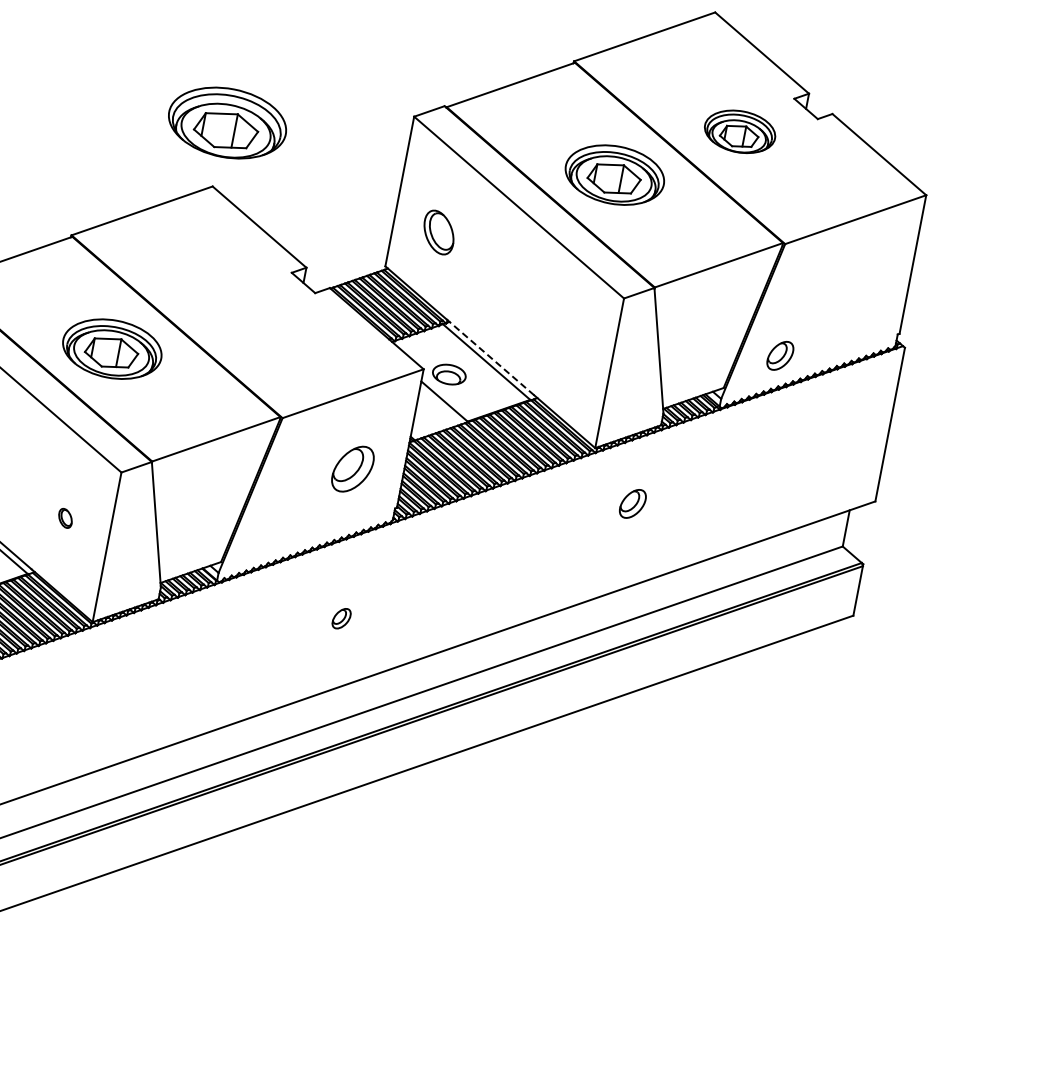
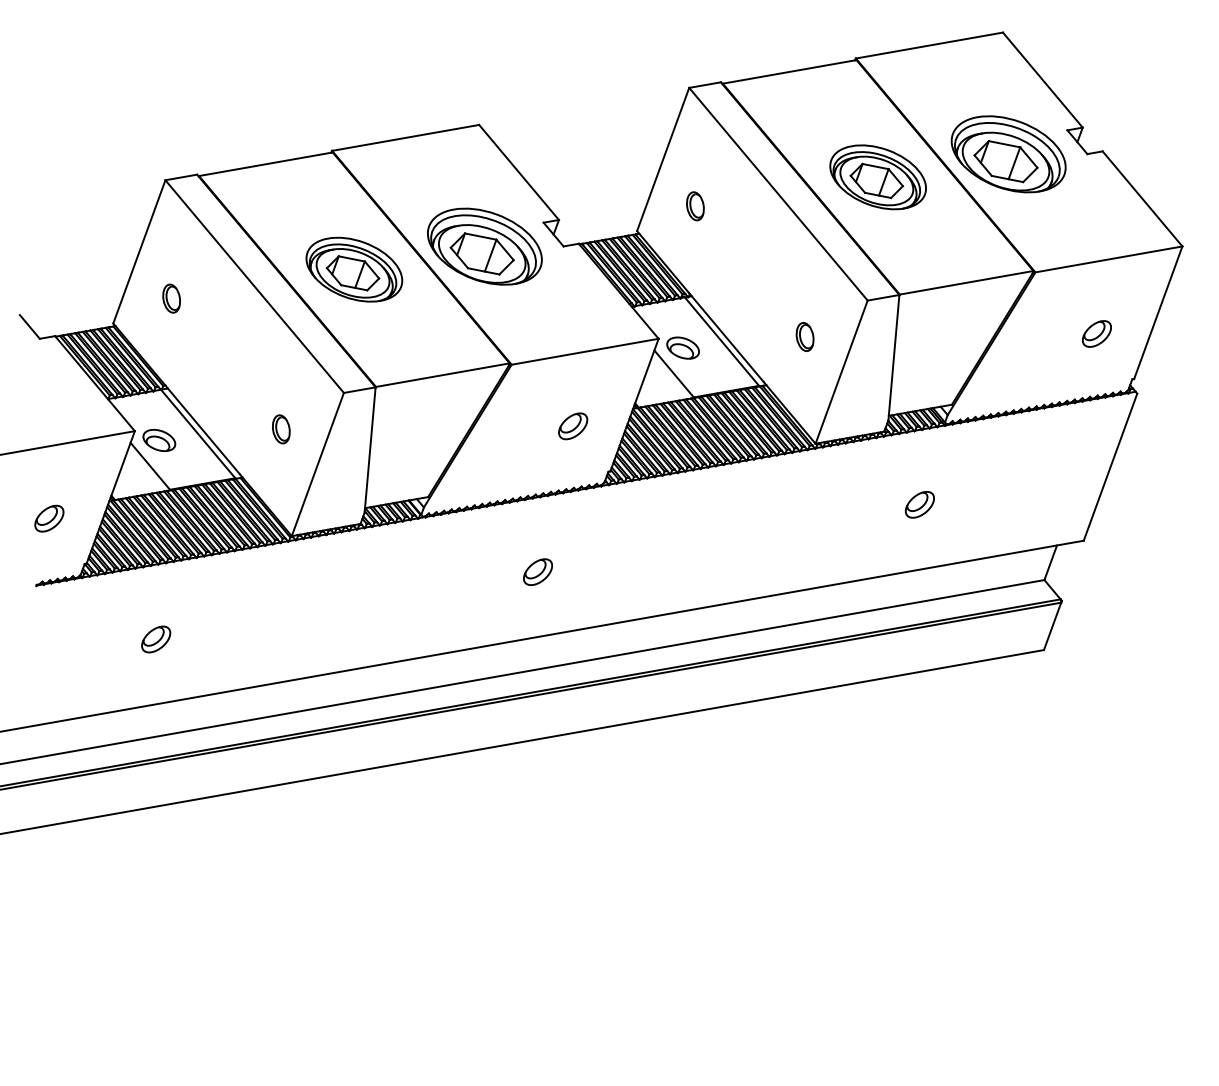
part: (227, 122) -> (484, 246), moved
part: (739, 131) -> (1008, 154), size x1.67
part: (439, 232) -> (695, 206), size x0.62
part: (567, 343) -> (804, 336), added
part: (779, 355) -> (1096, 333), moved
line: (490, 357) -> (726, 337), dashed -> solid
part: (353, 469) -> (573, 426), size x0.62
part: (632, 503) -> (919, 504), moved
part: (65, 518) -> (281, 429), size x1.43
part: (341, 618) -> (538, 571), size x1.43

